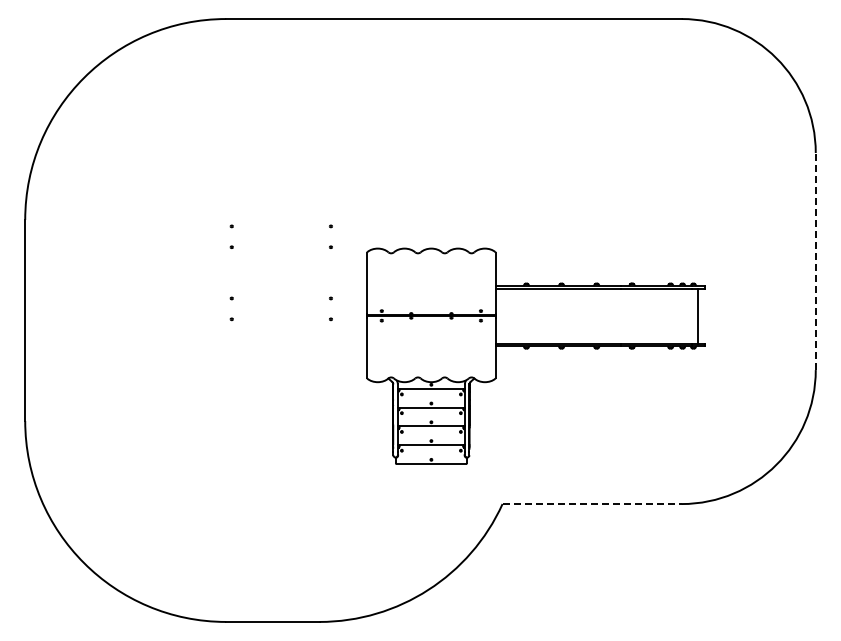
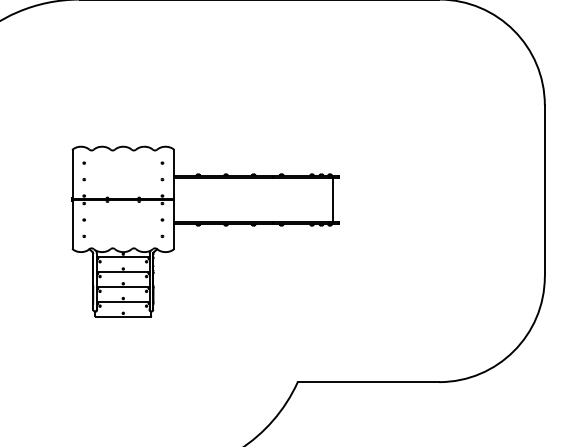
line: (815, 261) -> (544, 190), dashed -> solid
part: (535, 346) -> (205, 223), moved
line: (592, 504) -> (368, 382), dashed -> solid

